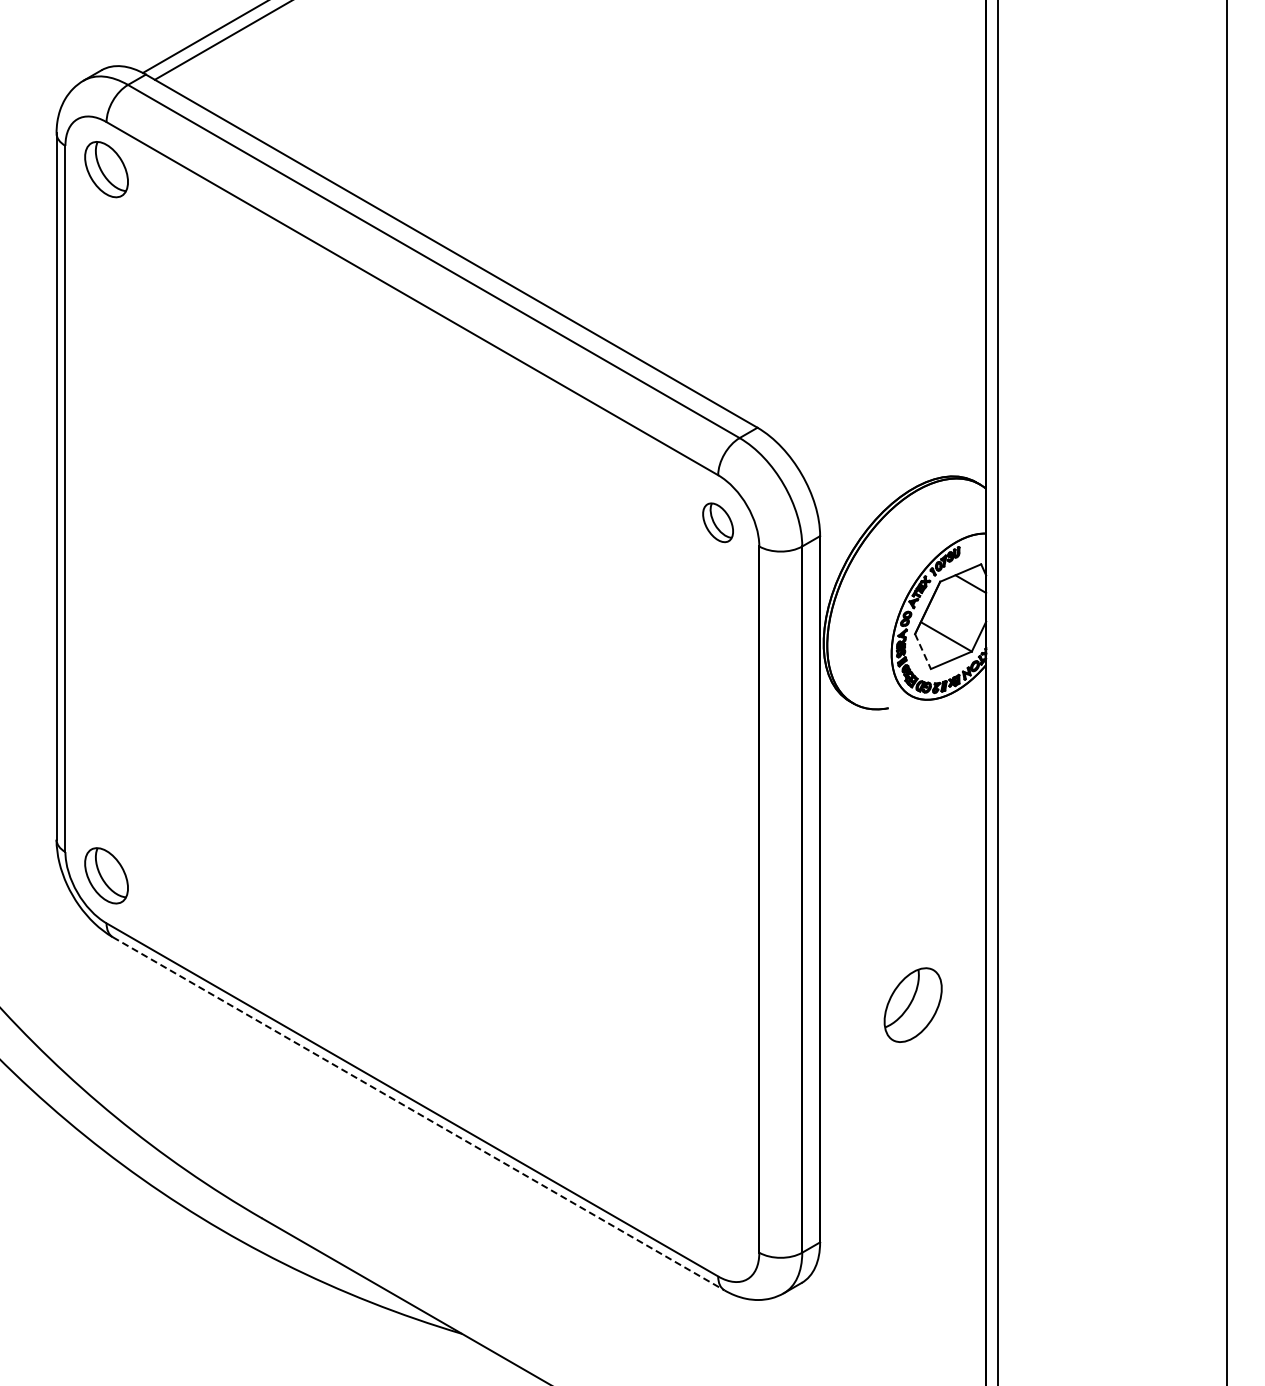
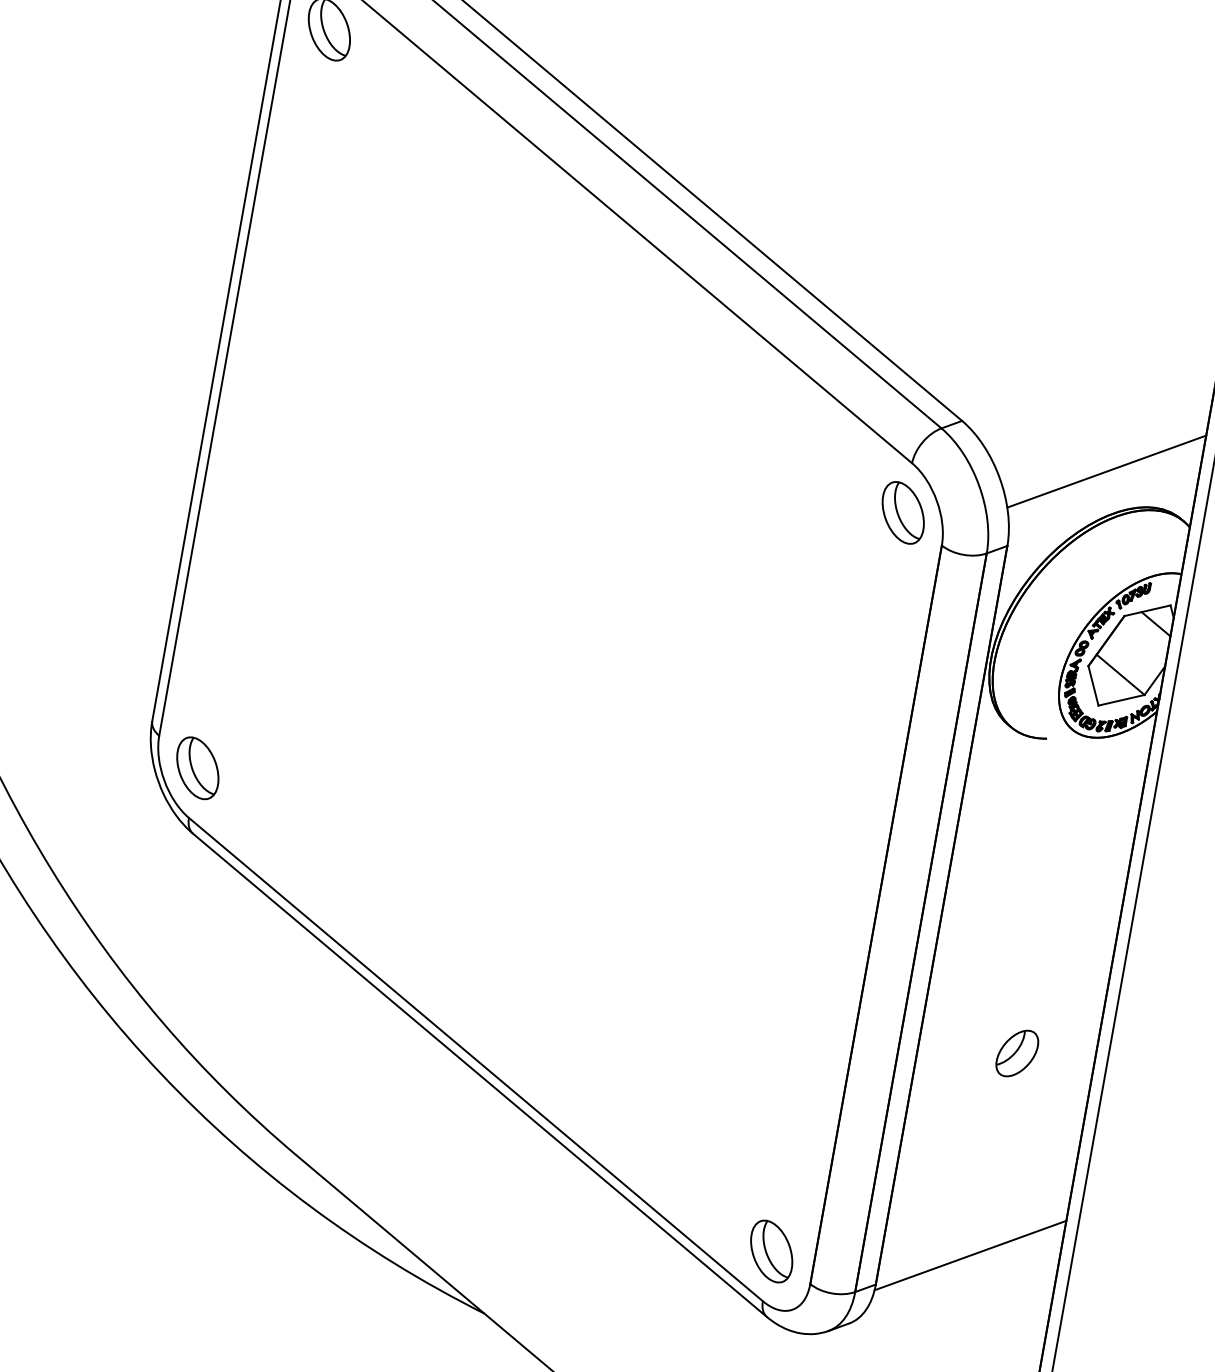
line: (899, 450) -> (1106, 471), added
part: (717, 522) -> (902, 512), size x1.43
line: (923, 652) -> (1093, 686), dashed -> solid
part: (912, 1004) -> (1016, 1052), size x0.62
line: (419, 1114) -> (480, 1076), dashed -> solid
line: (902, 1199) -> (969, 1255), added
part: (717, 1228) -> (771, 1250), added

